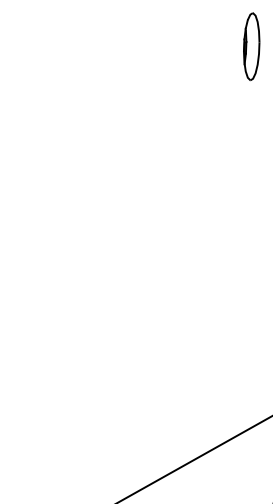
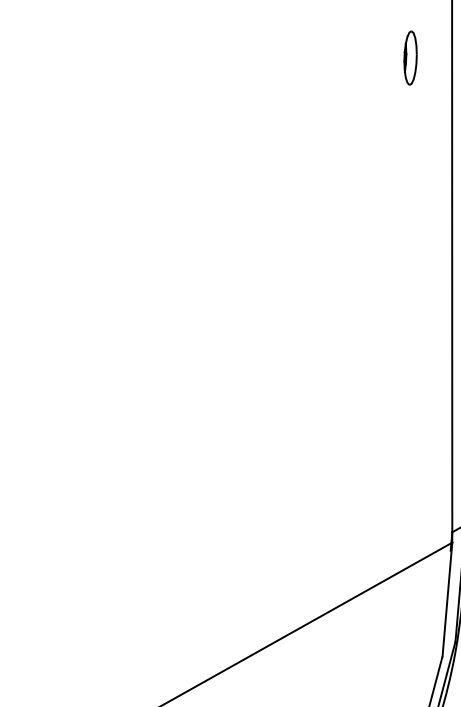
part: (251, 46) -> (410, 57), size x0.6

